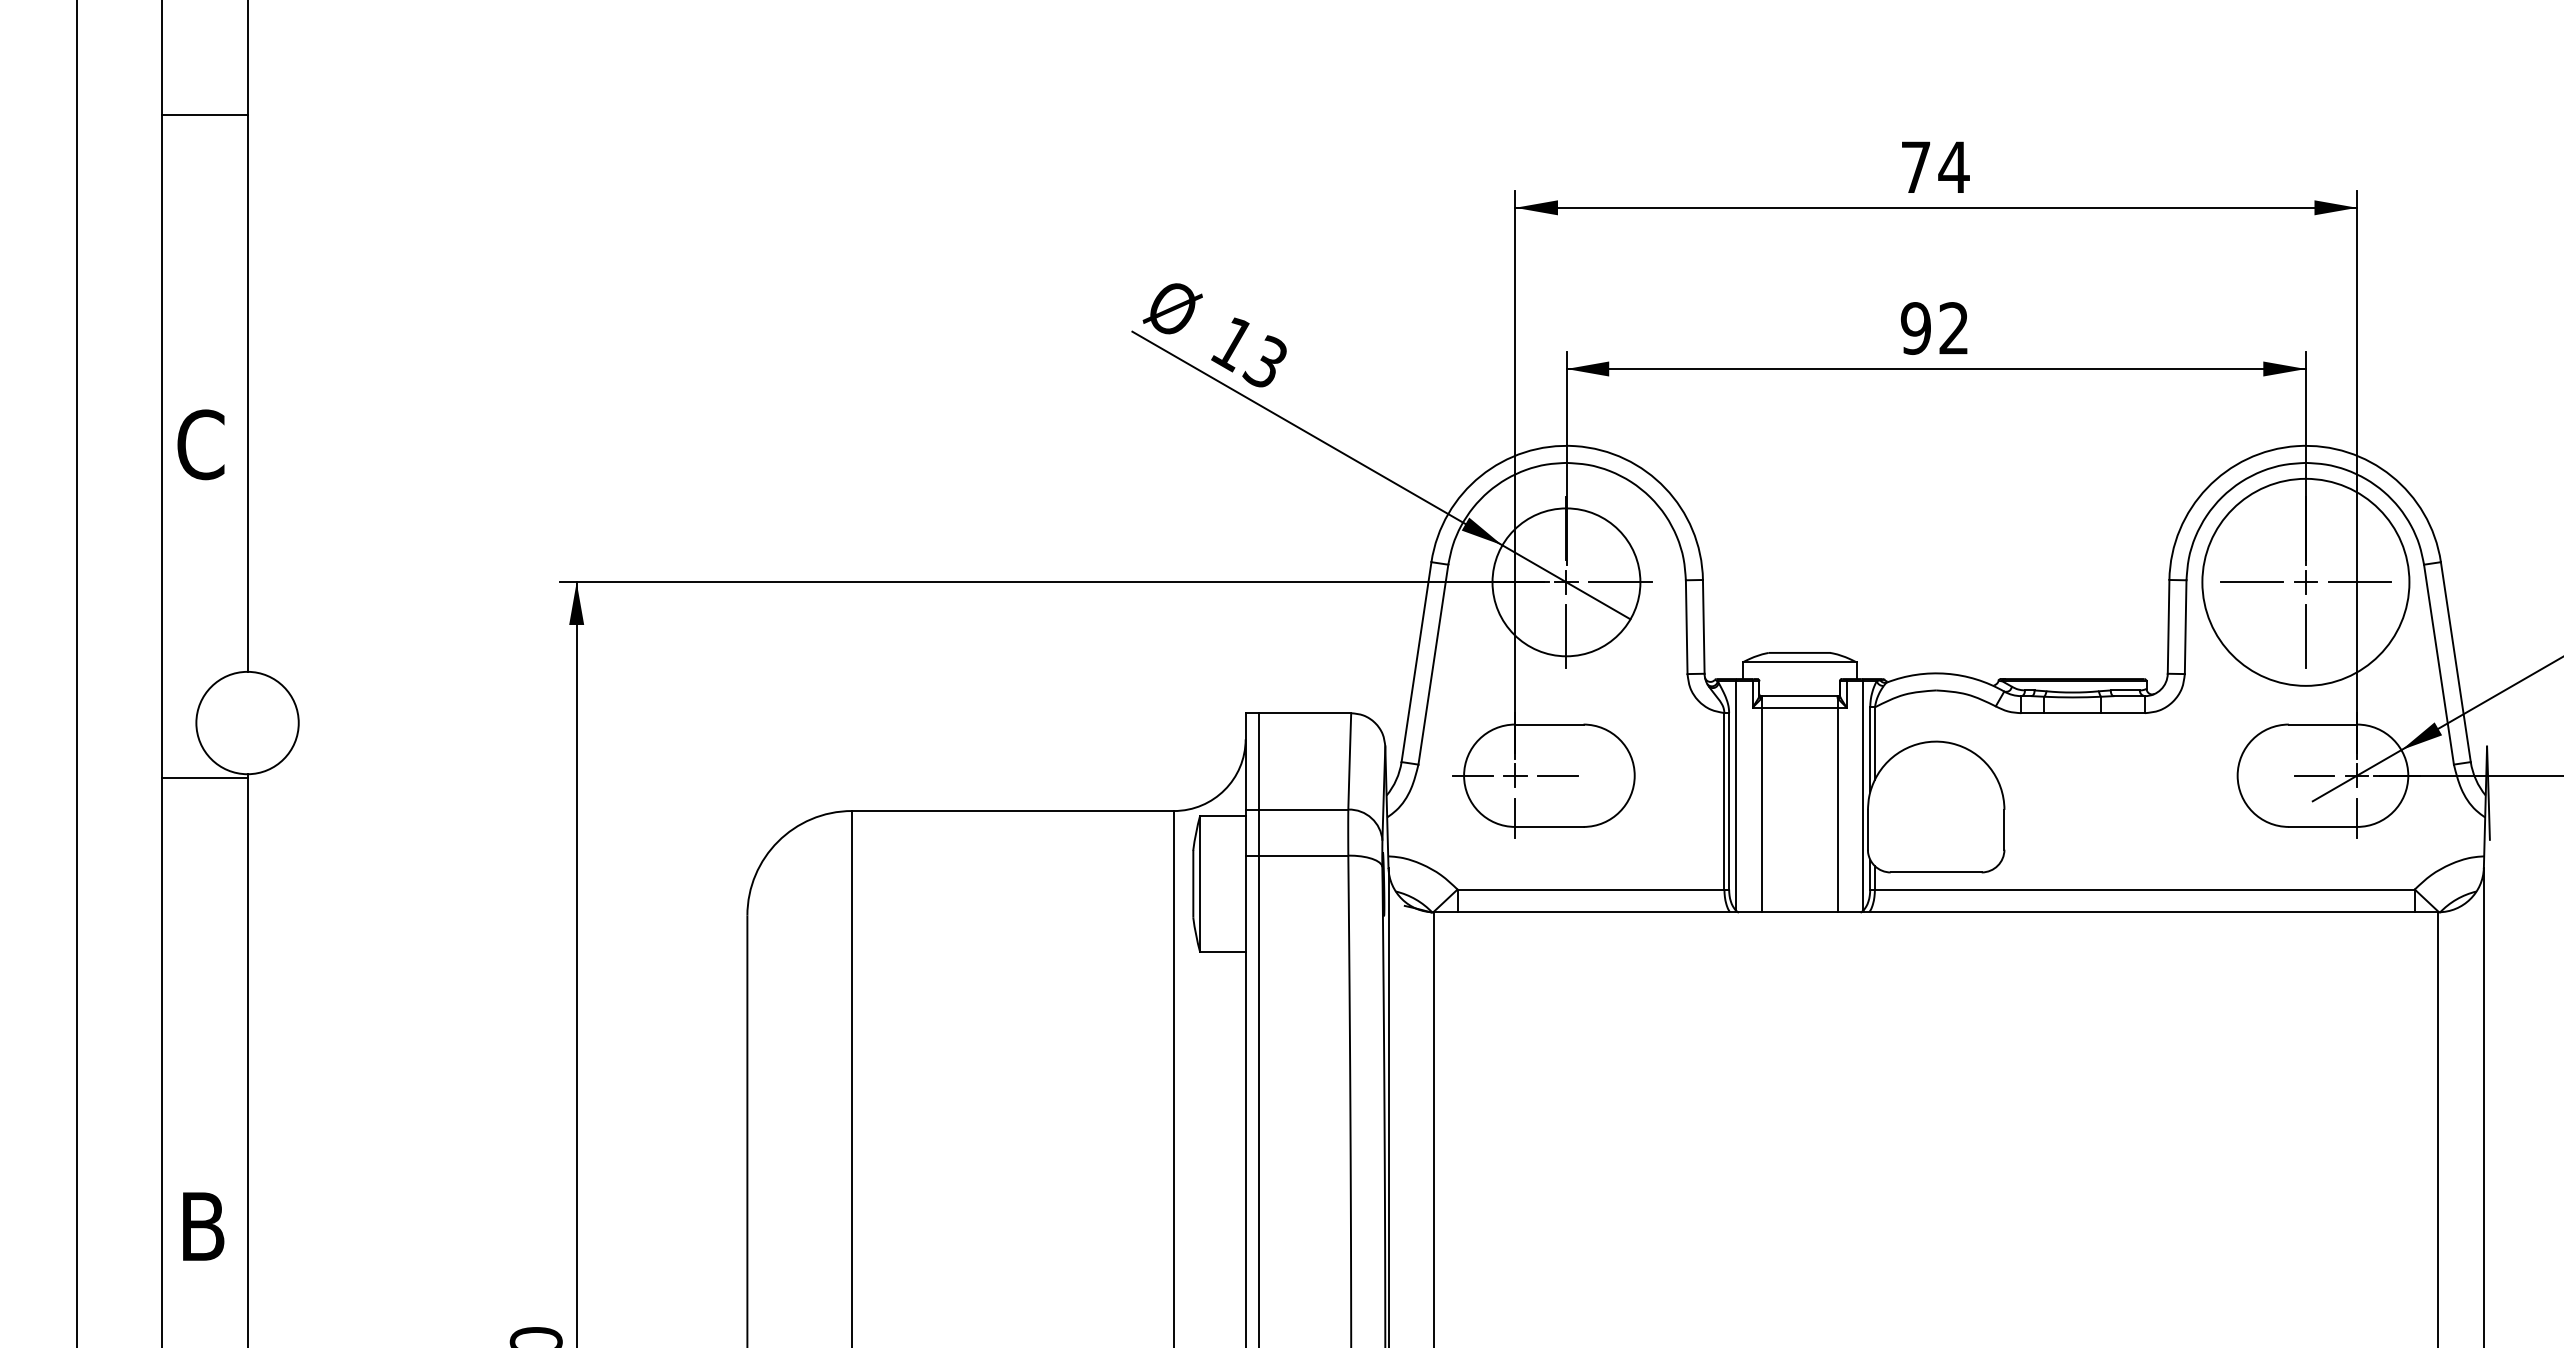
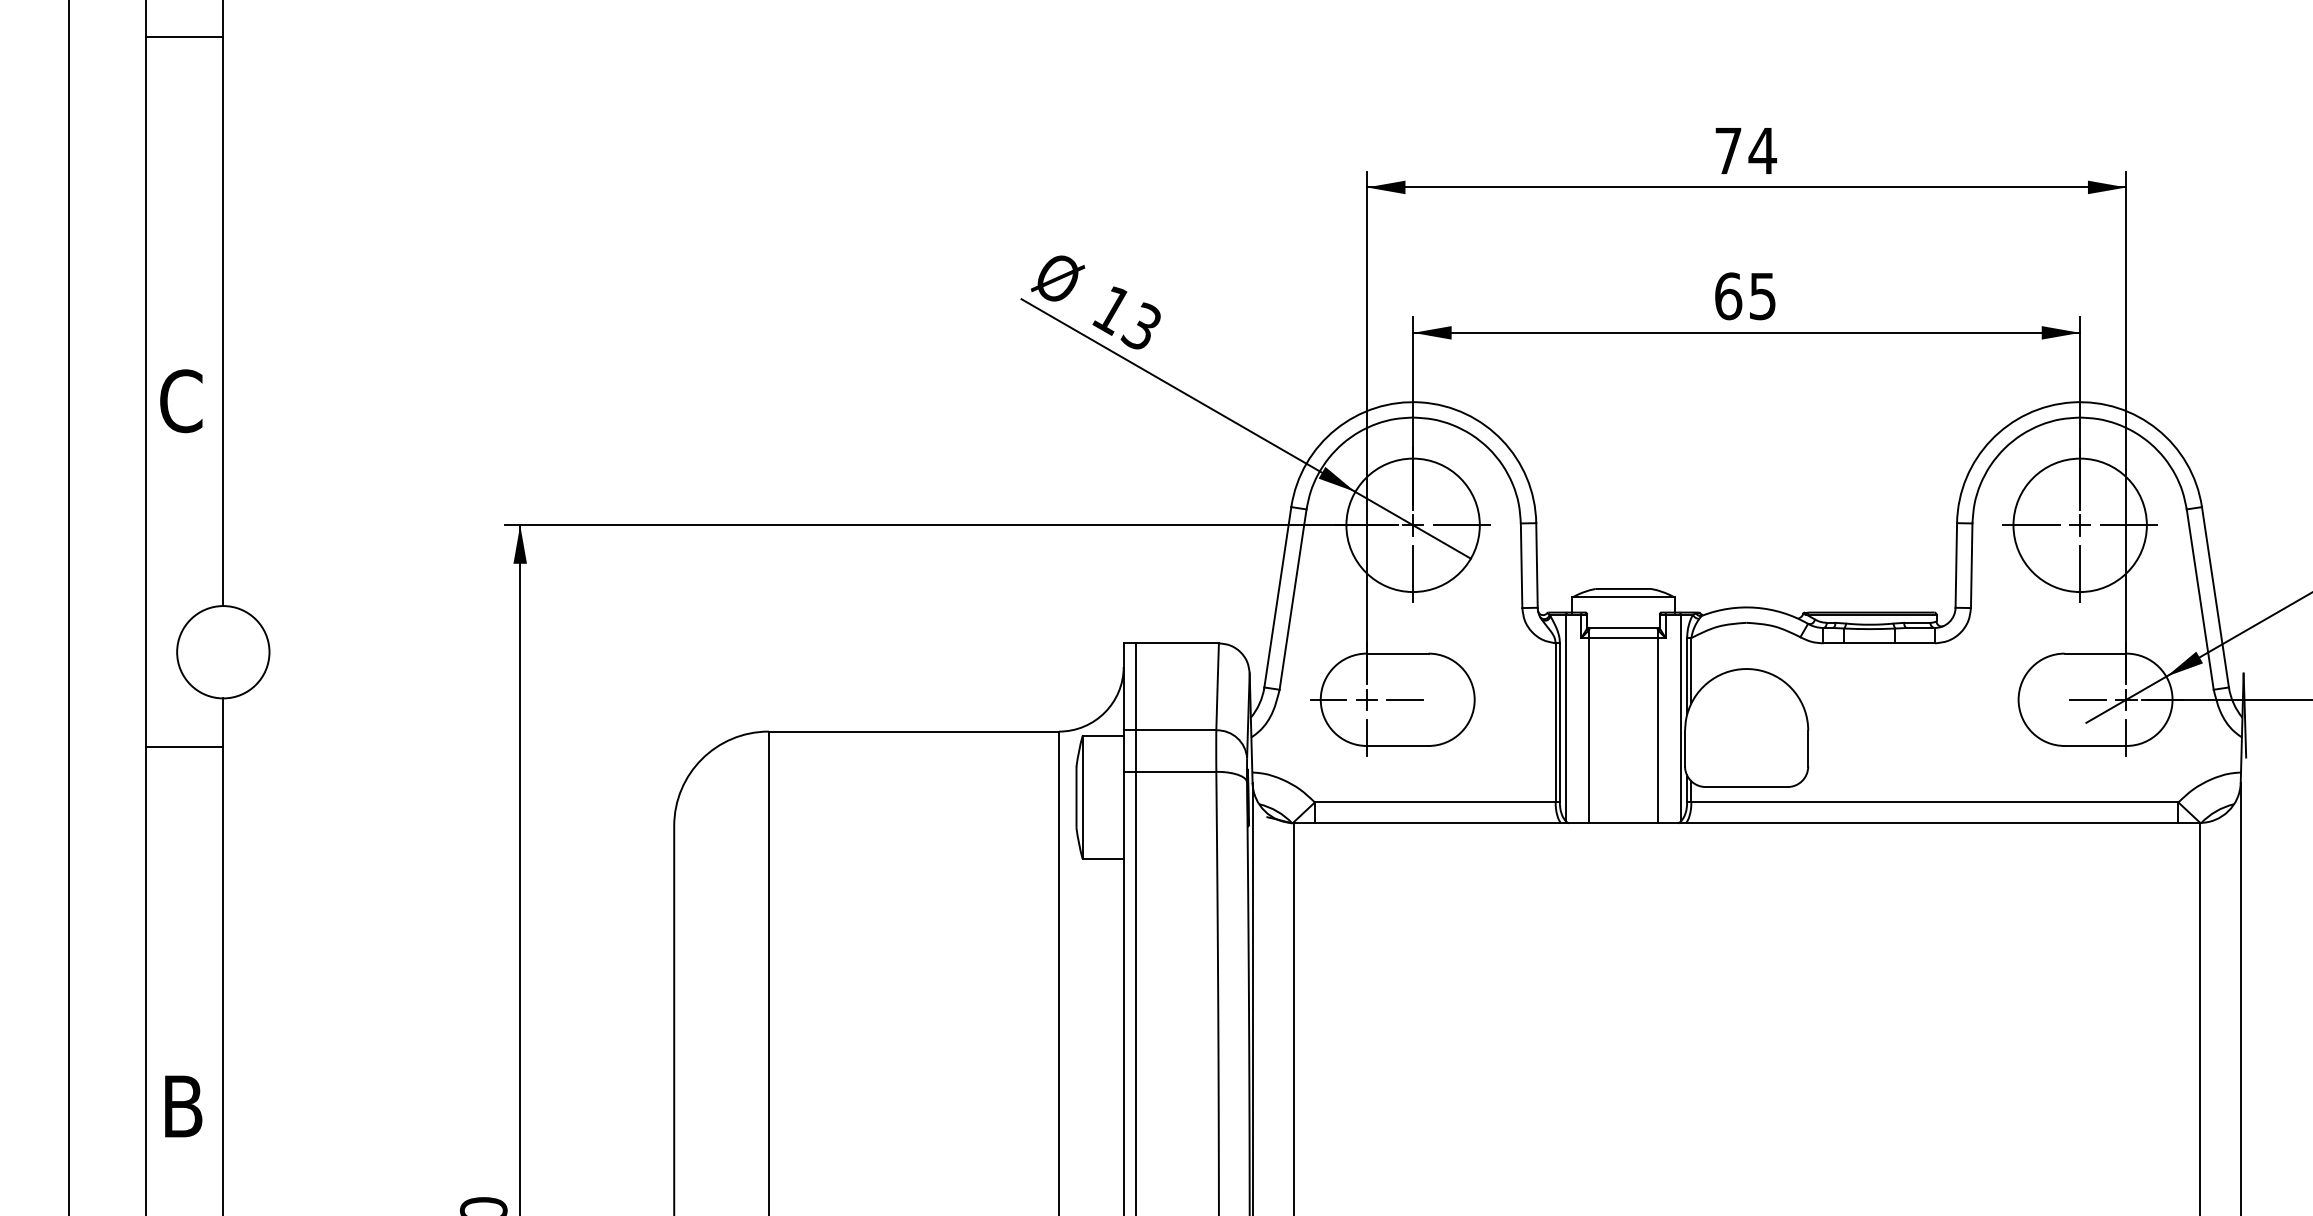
line: (204, 114) -> (184, 36), moved
text: (1933, 328) -> (1744, 296), 92 -> 65
circle: (2305, 582) -> (2079, 525), size x0.71
line: (204, 778) -> (184, 747), moved

